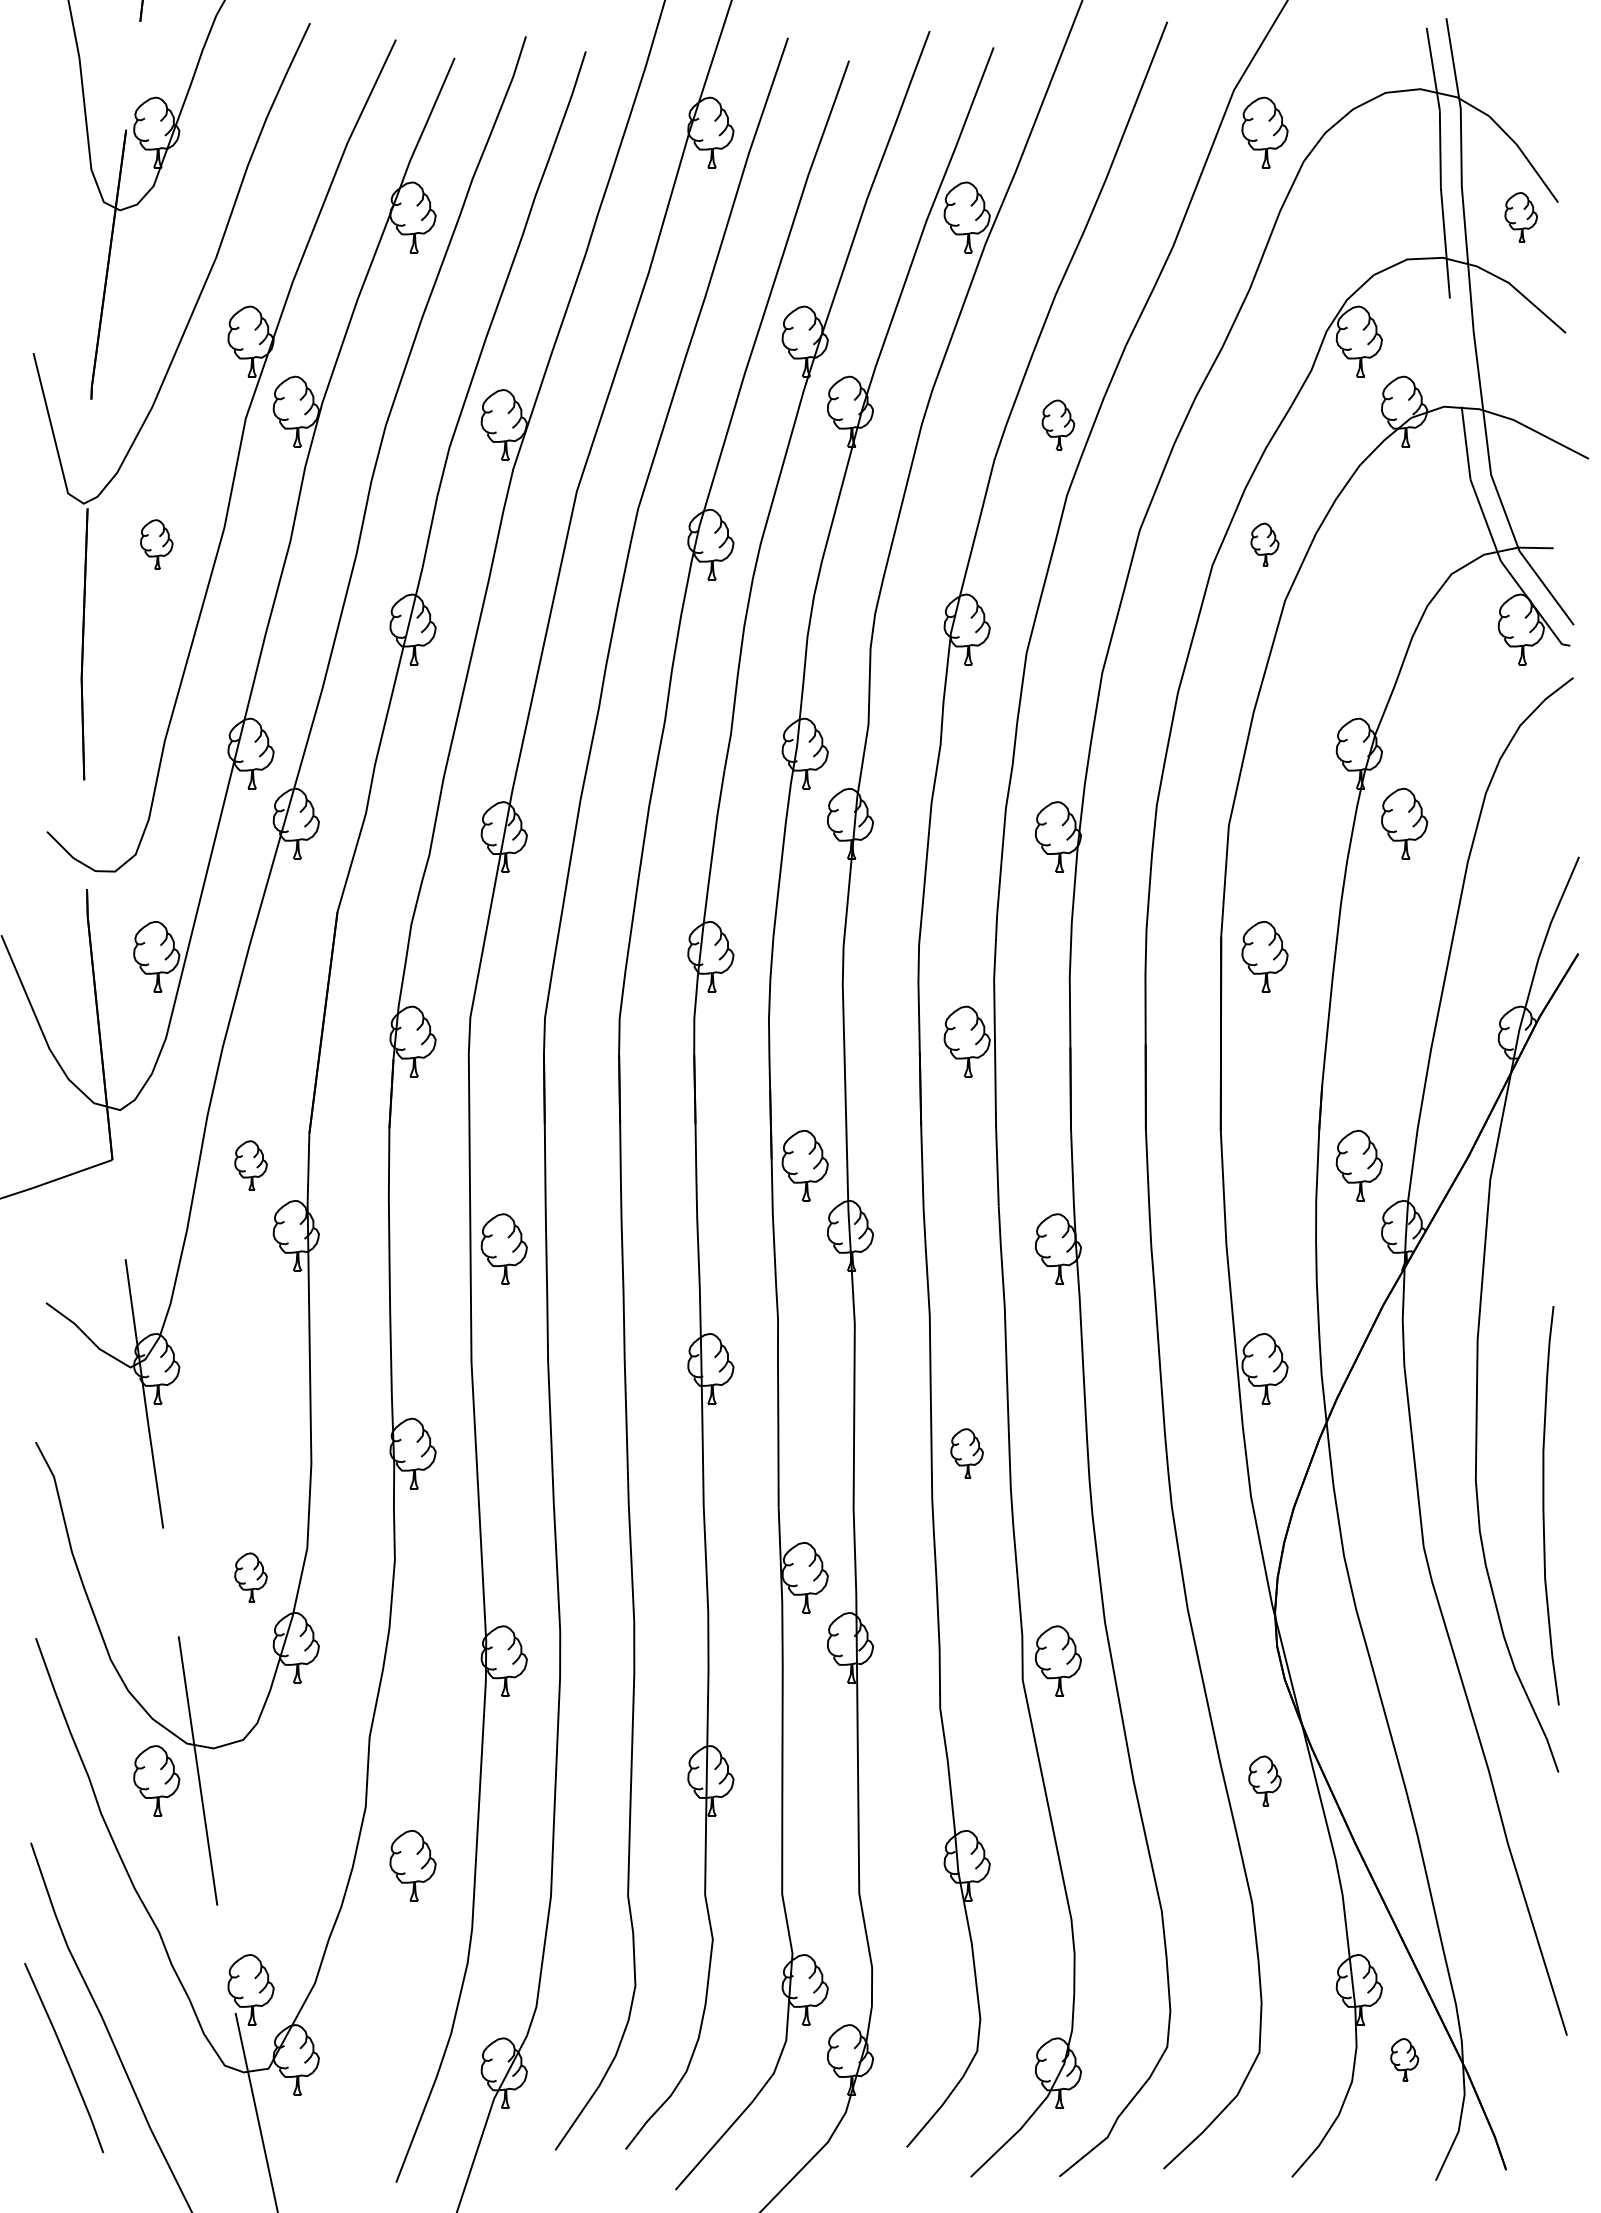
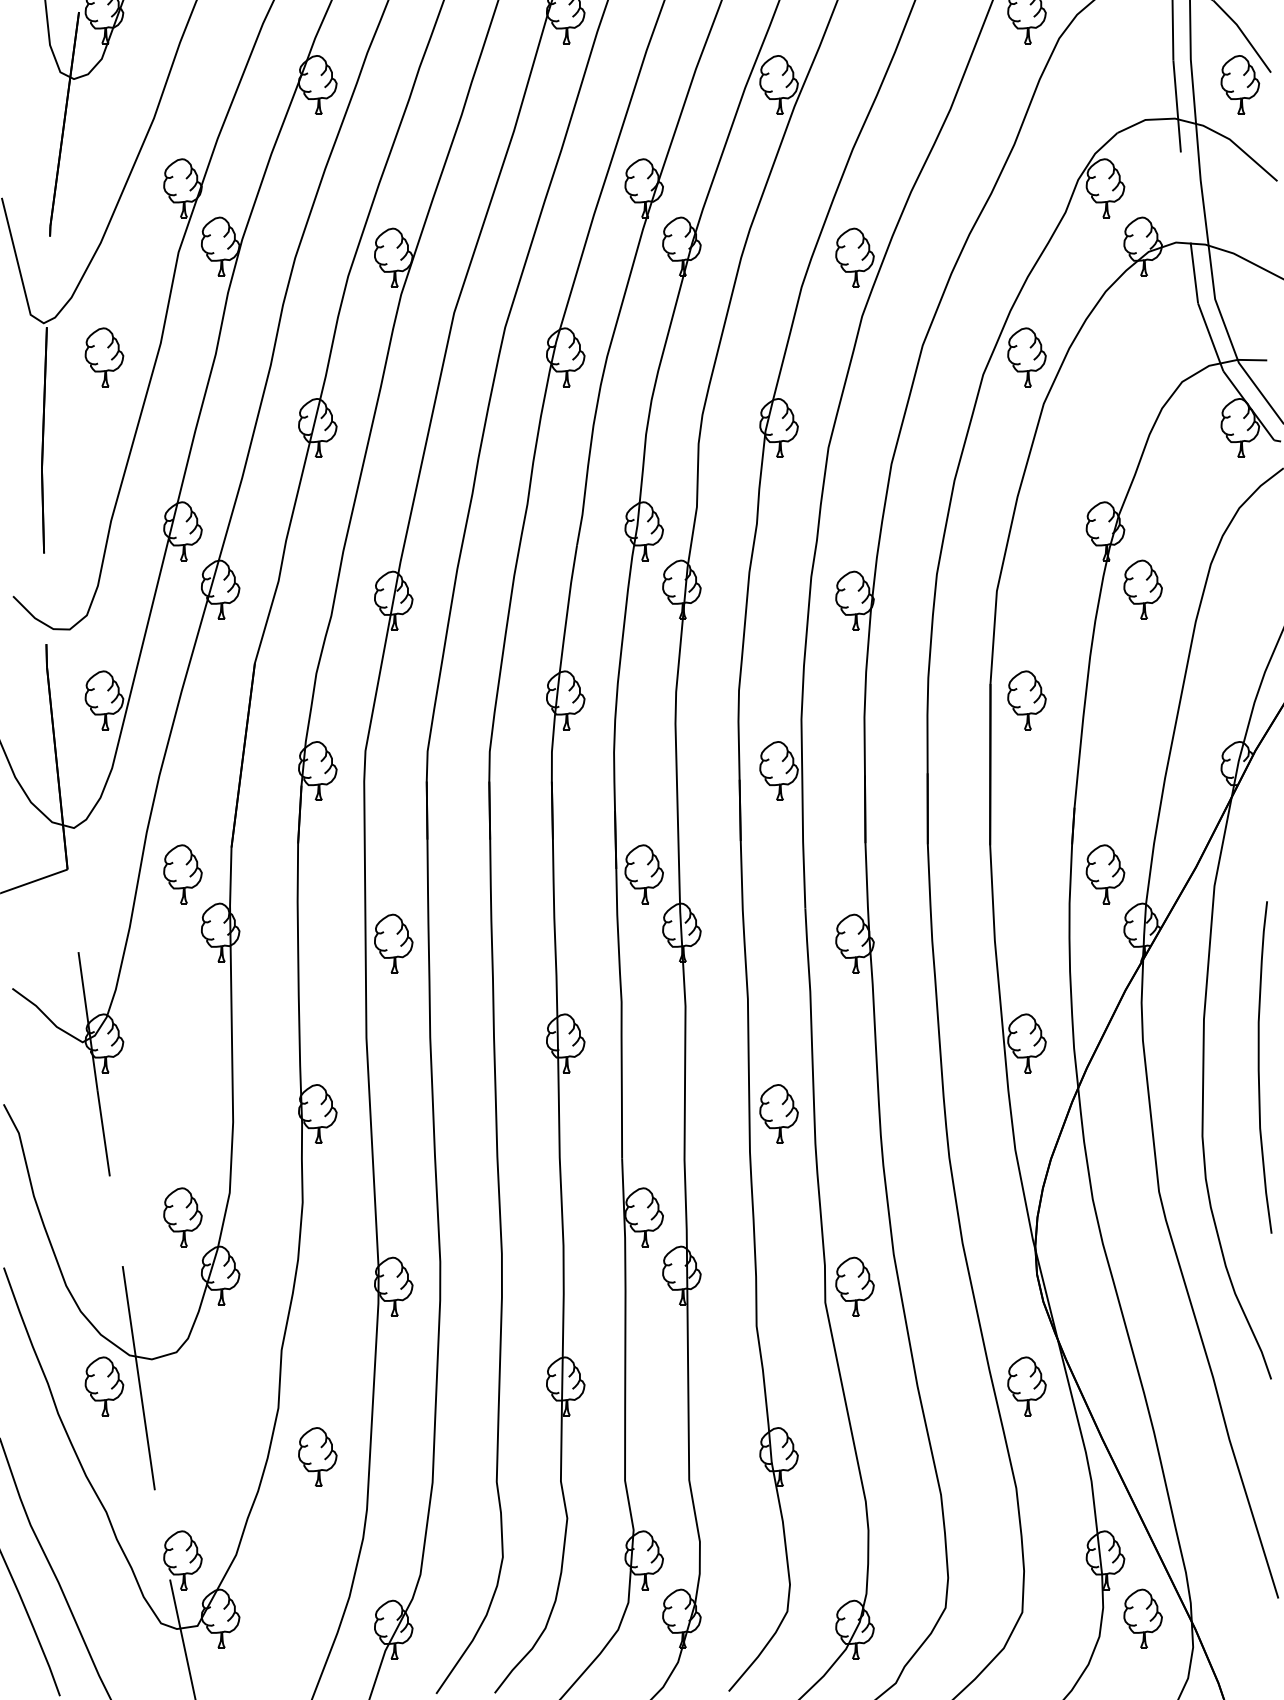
part: (1520, 217) -> (1239, 85), size x1.43
part: (1058, 424) -> (855, 257), size x1.43
part: (156, 544) -> (104, 357), size x1.43
part: (1264, 544) -> (1026, 357), size x1.67
part: (250, 1165) -> (182, 874), size x1.43
part: (966, 1453) -> (778, 1113), size x1.43
curve: (1544, 1505) -> (1259, 1067), moved
part: (250, 1577) -> (182, 1217), size x1.43
part: (1264, 1780) -> (1026, 1386), size x1.43
part: (1404, 2059) -> (1143, 1618), size x1.67

